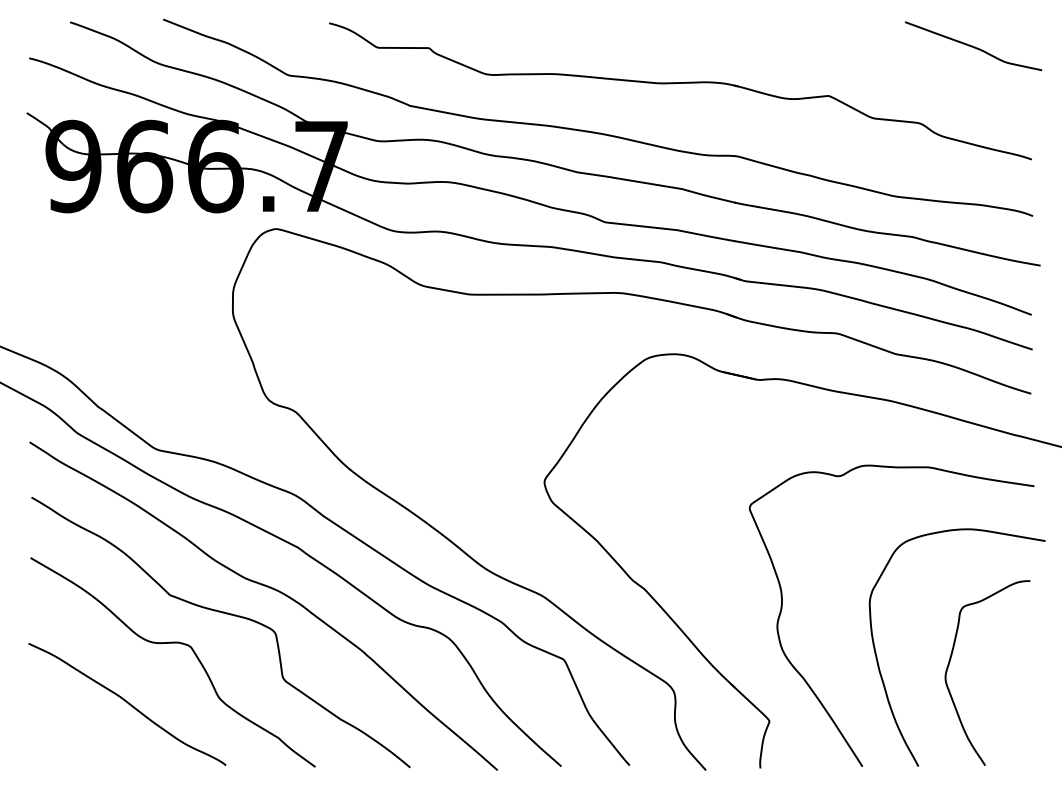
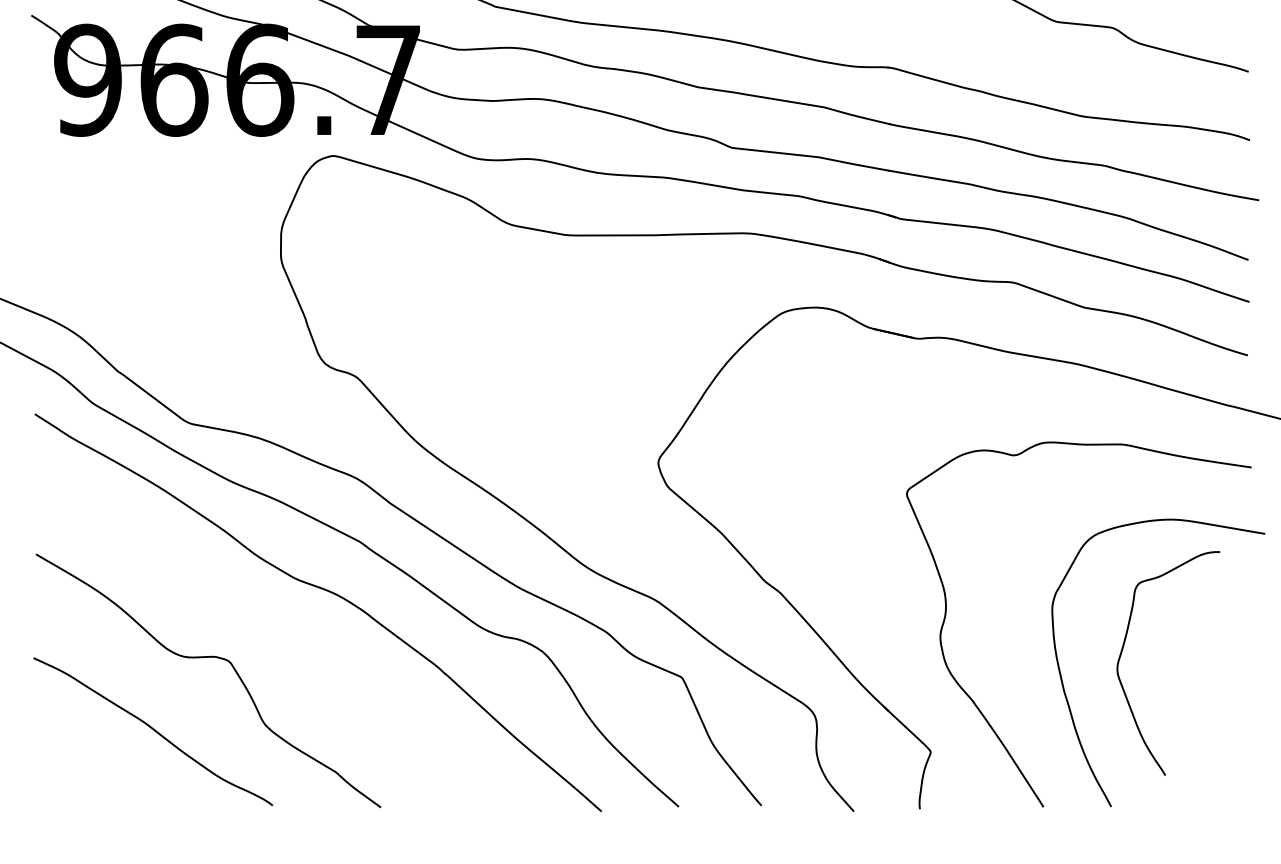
curve: (226, 614) -> (273, 622), removed
curve: (951, 659) -> (1124, 647), moved

